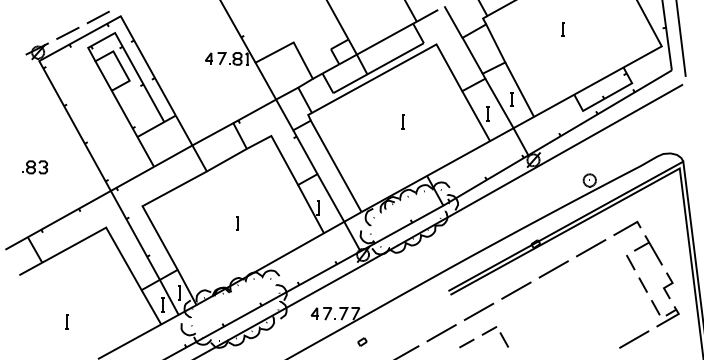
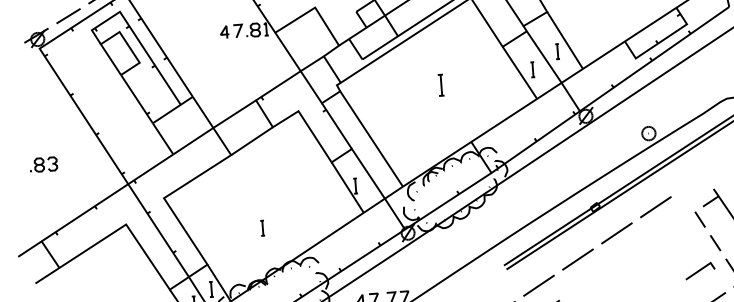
part: (402, 121) -> (440, 84), size x1.4
line: (237, 223) -> (262, 228), moved
line: (627, 227) -> (700, 269), moved

